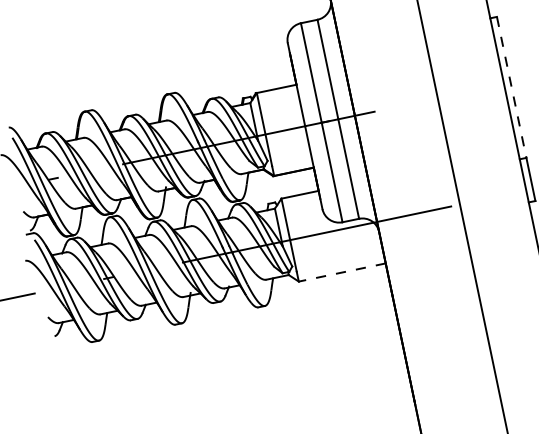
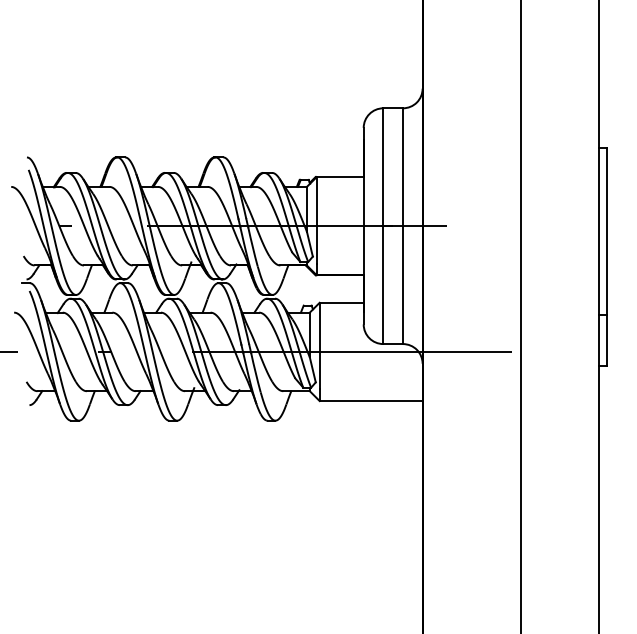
line: (511, 87) -> (607, 231), dashed -> solid
line: (341, 273) -> (370, 401), dashed -> solid

